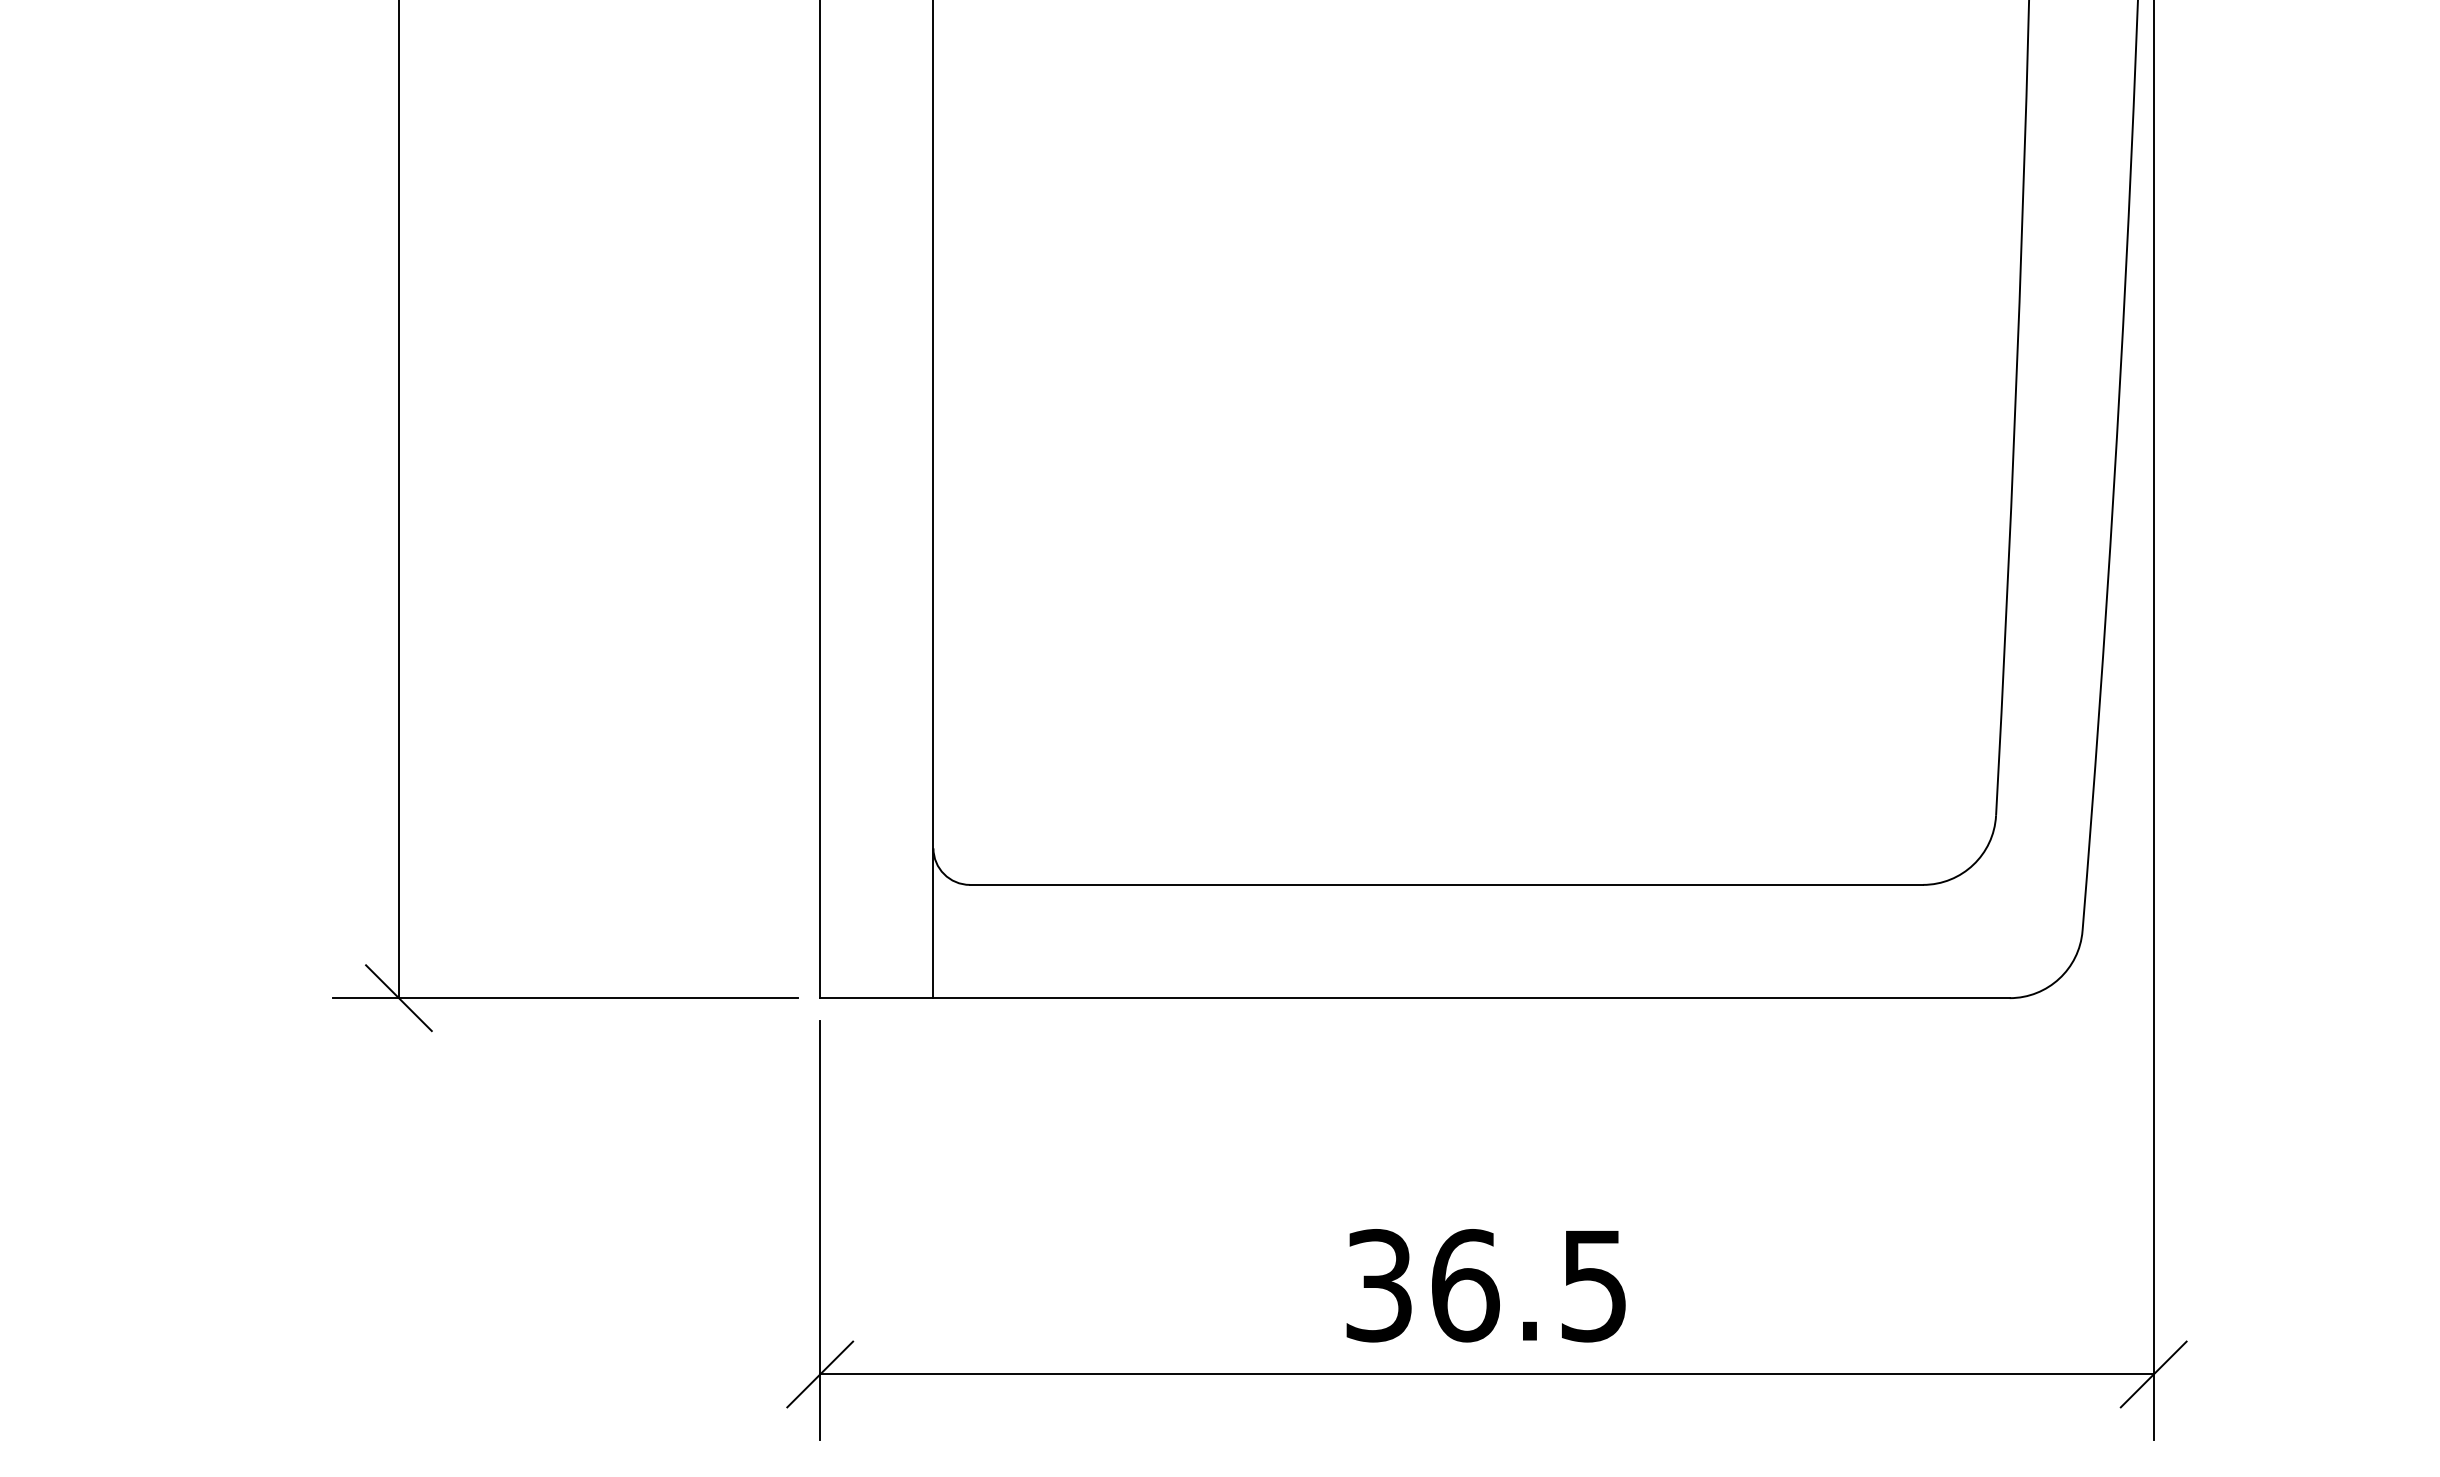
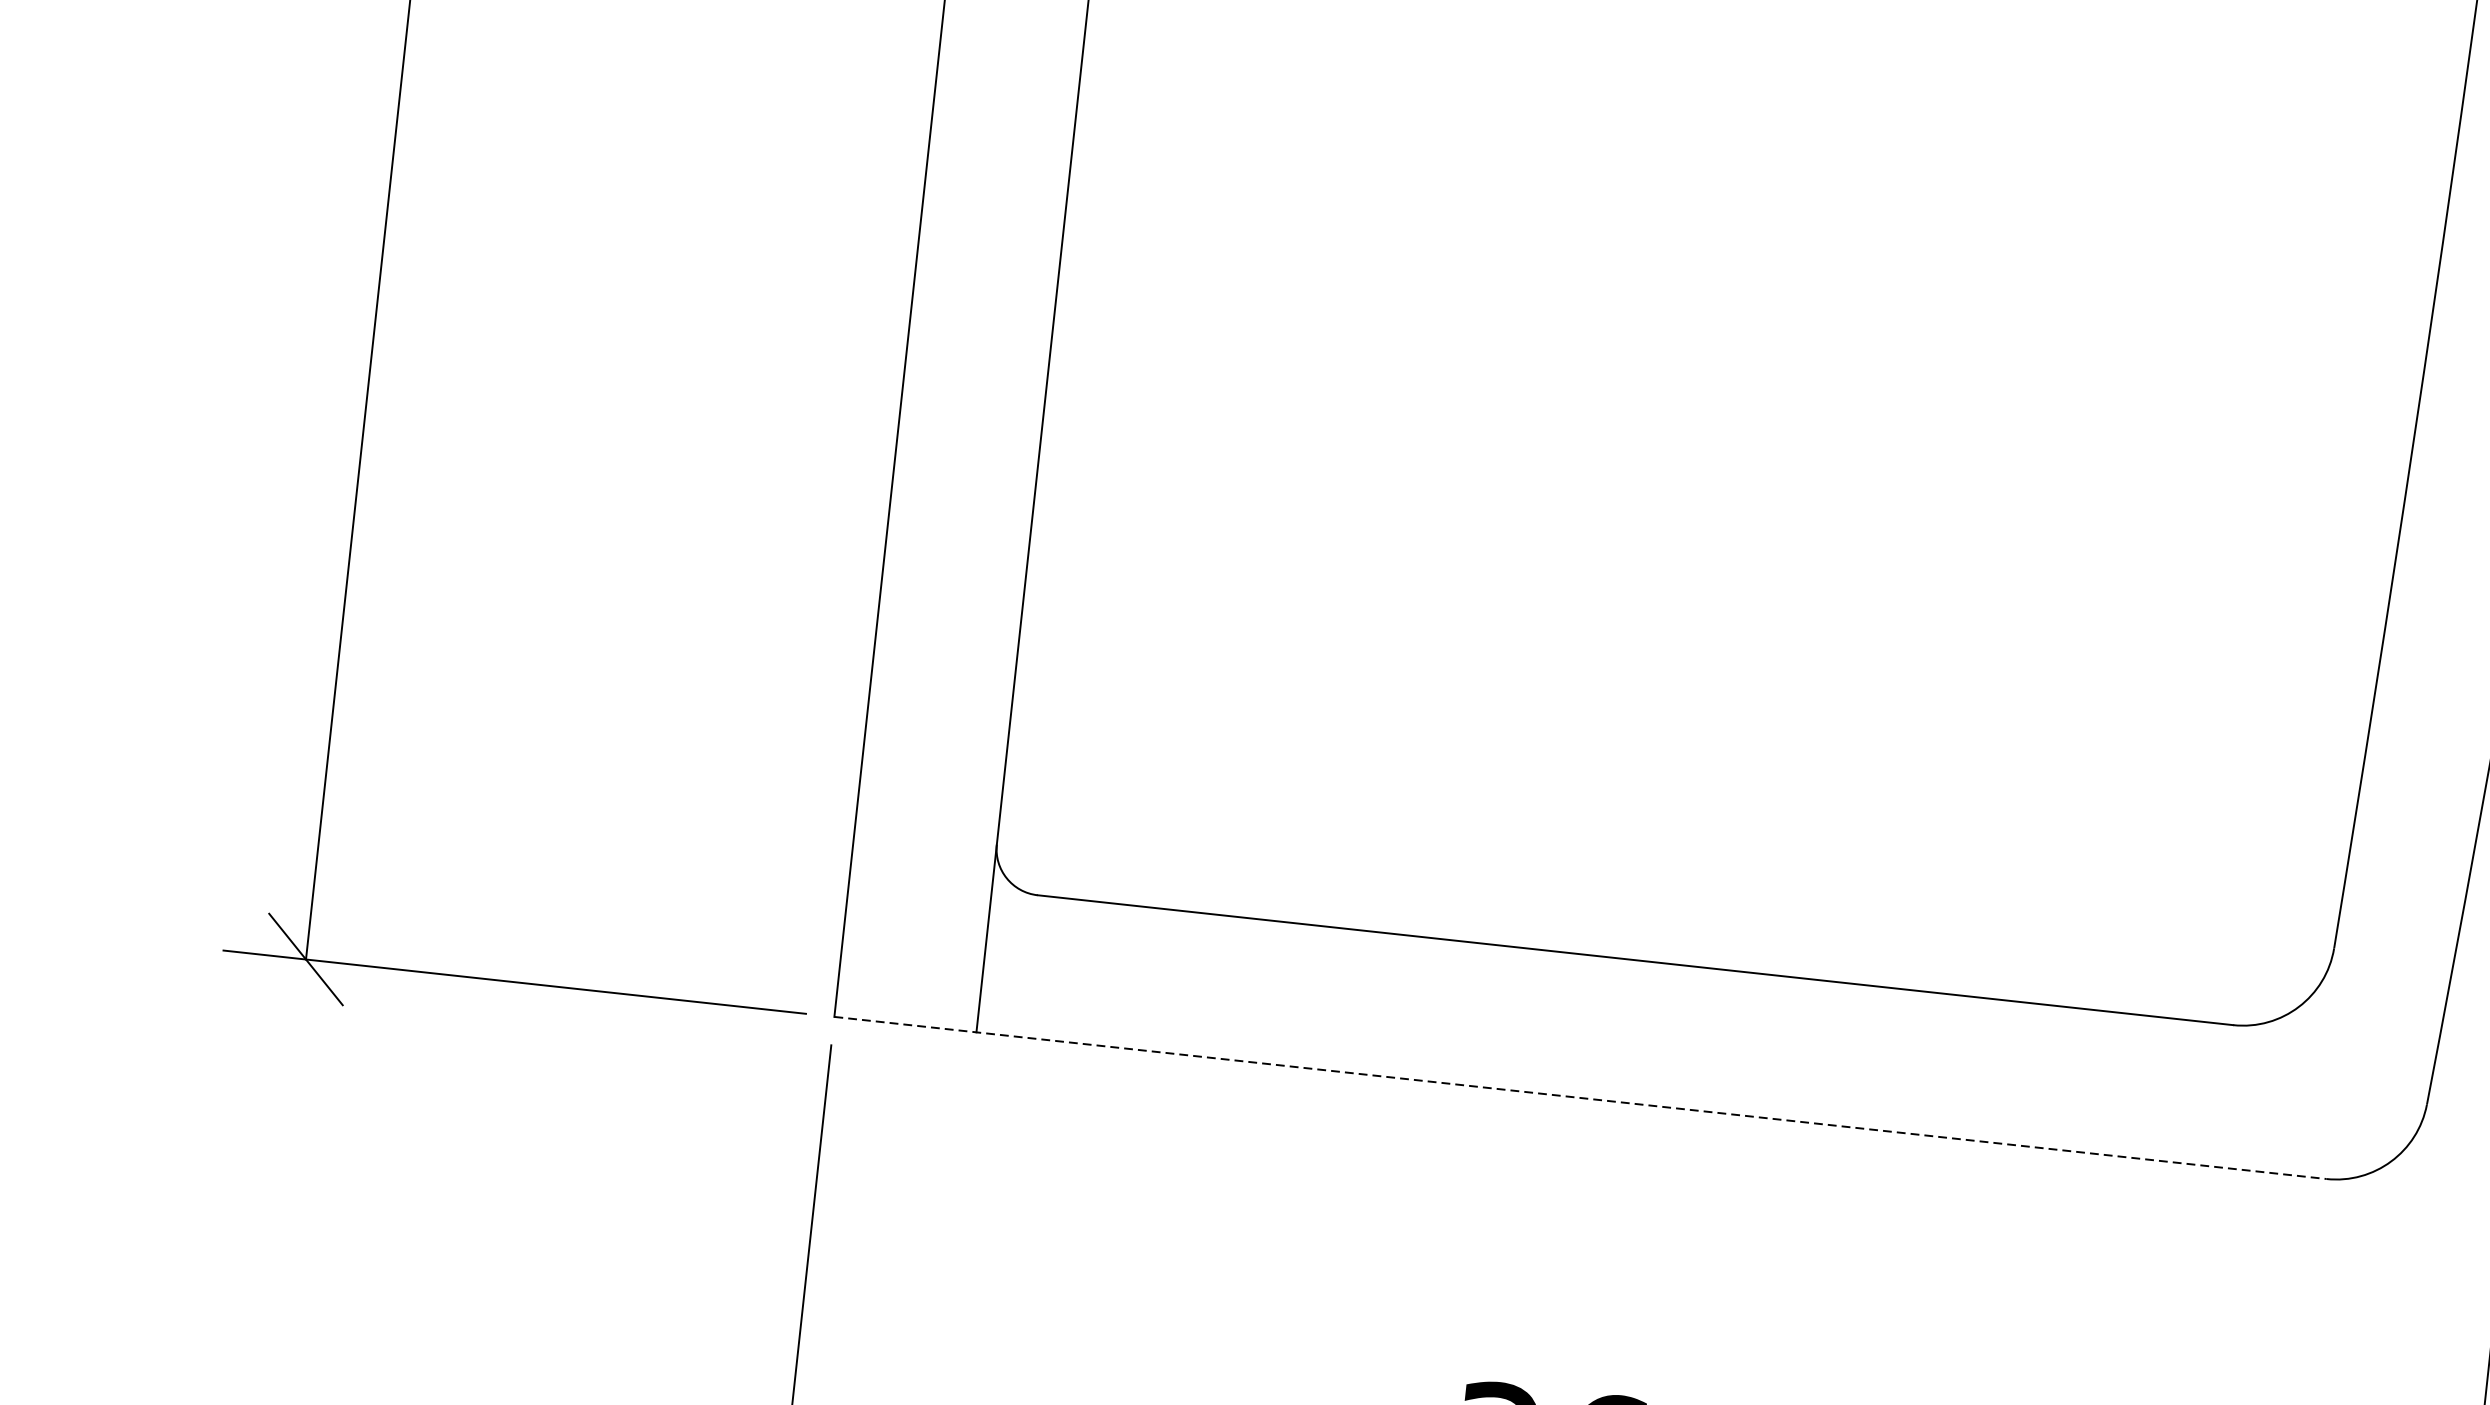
line: (1414, 998) -> (1579, 1098), solid -> dashed

